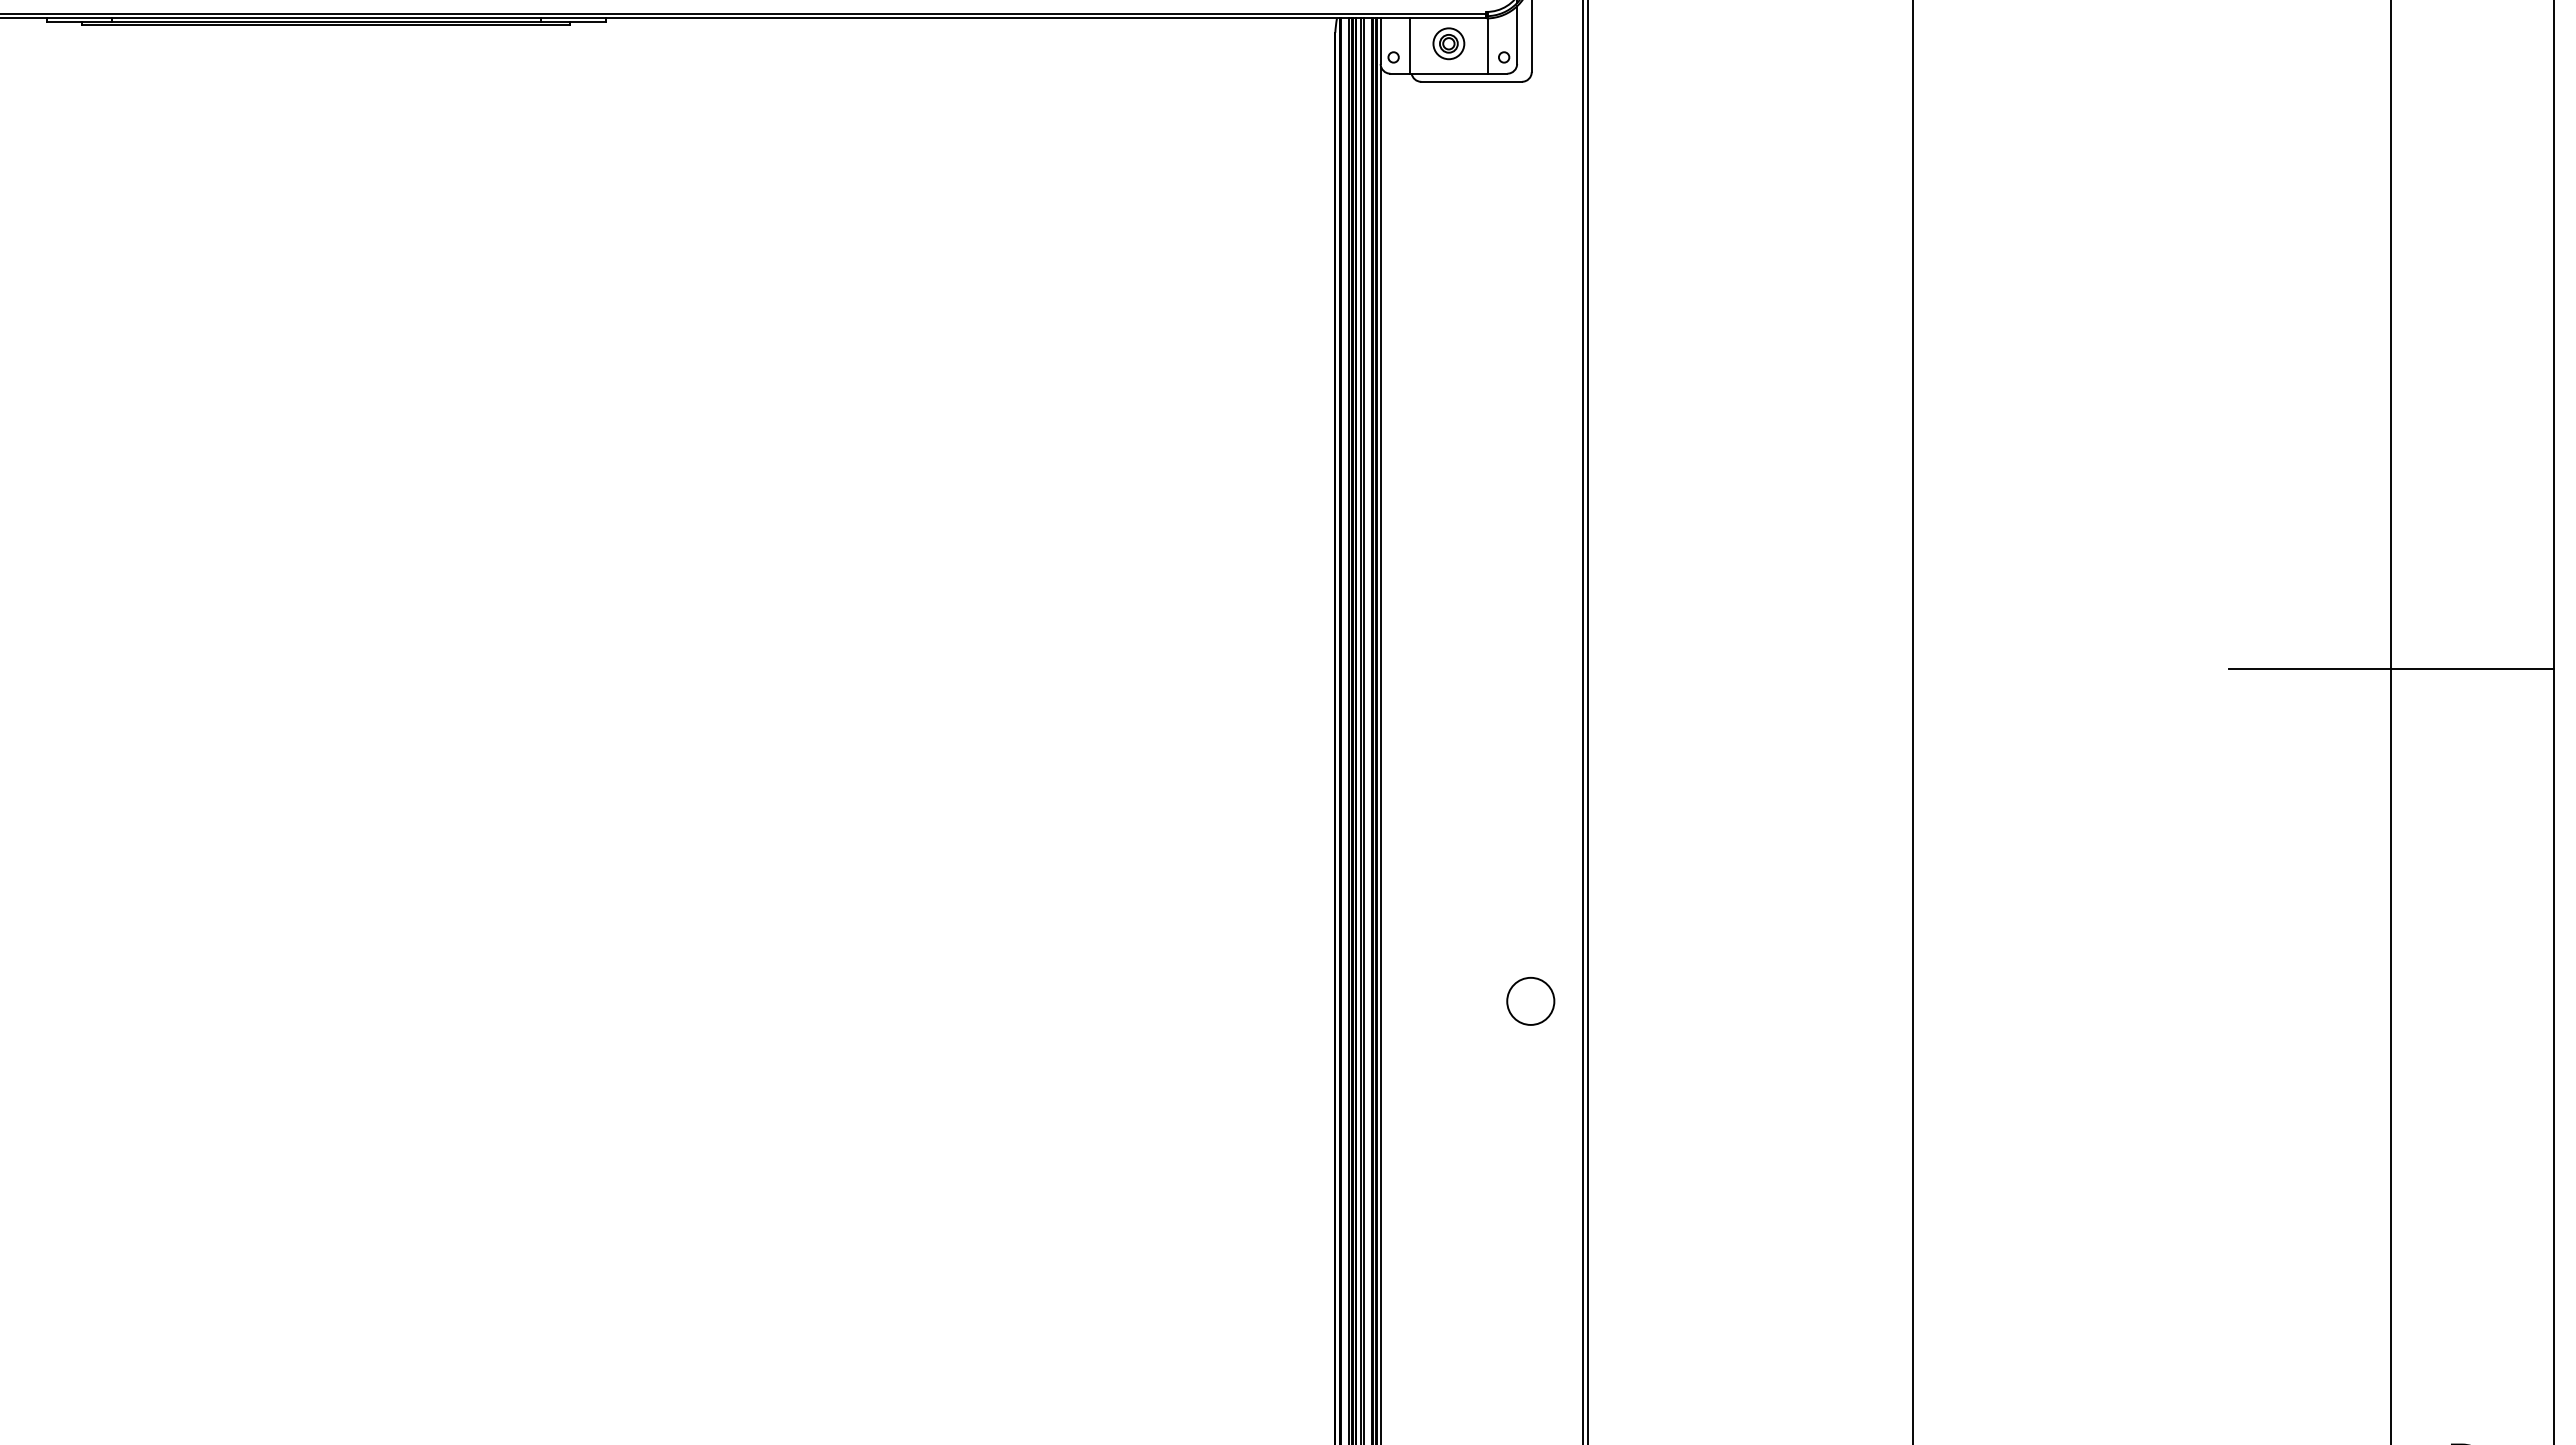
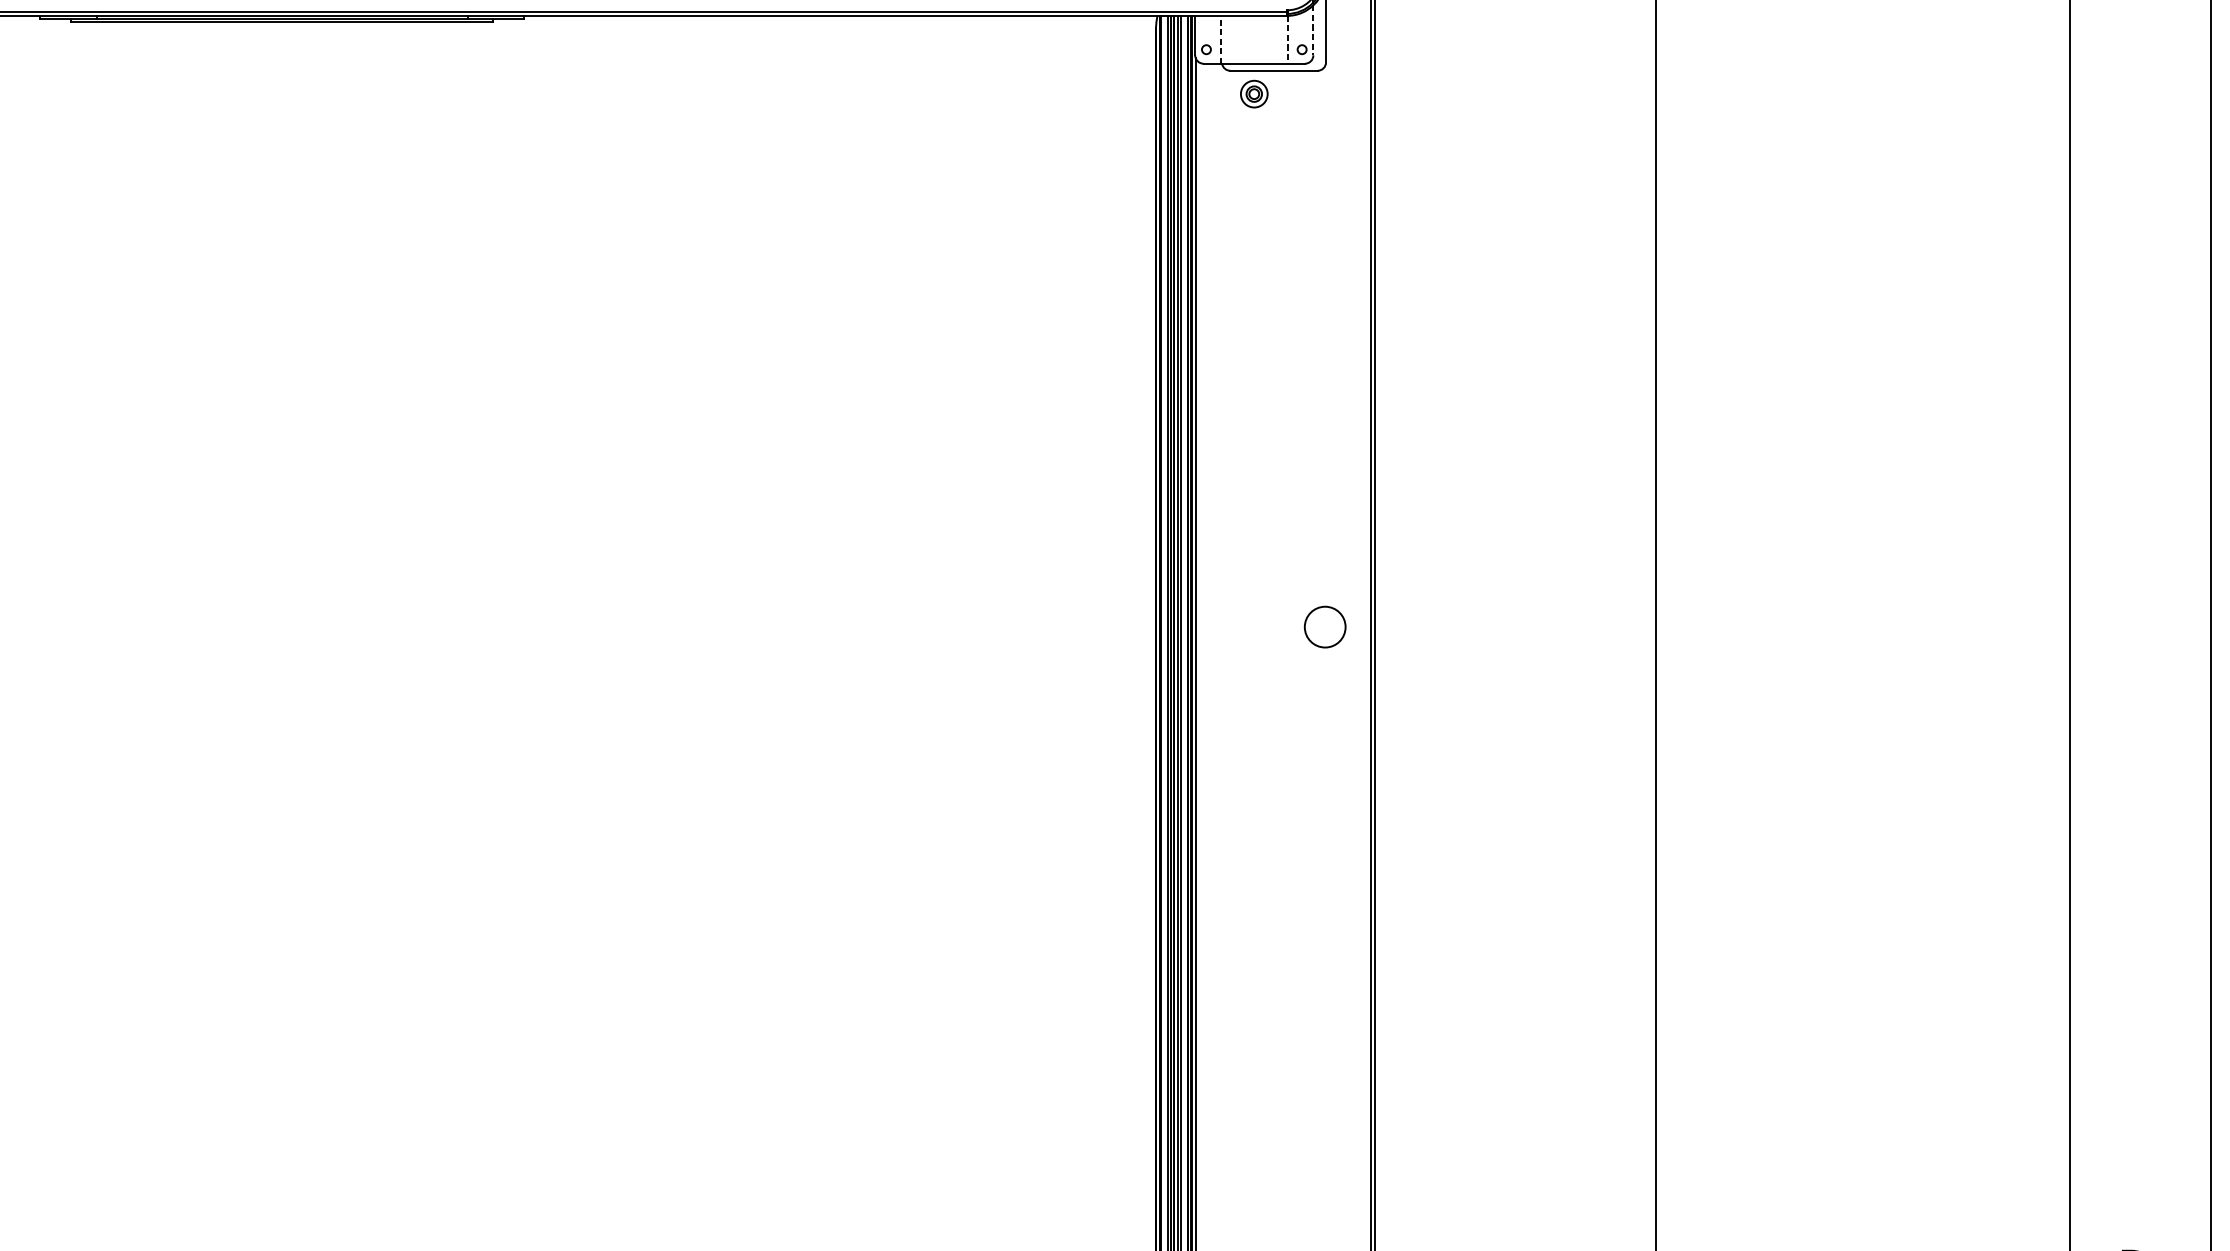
line: (1517, 35) -> (1313, 30), solid -> dashed
part: (1448, 43) -> (1253, 93), moved
line: (1409, 46) -> (1220, 40), solid -> dashed
line: (1487, 46) -> (1287, 40), solid -> dashed
line: (2390, 669) -> (2069, 579), removed
circle: (1530, 1001) -> (1324, 627), moved

